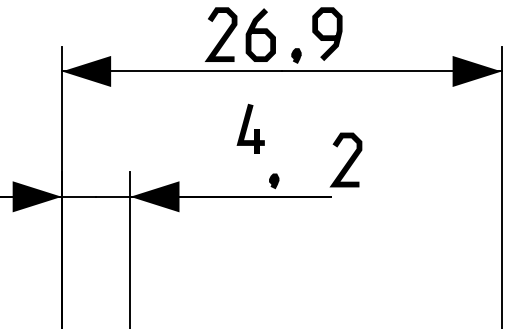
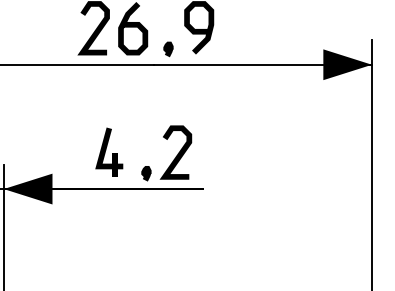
part: (250, 128) -> (109, 152), moved
curve: (347, 161) -> (177, 154), moved

